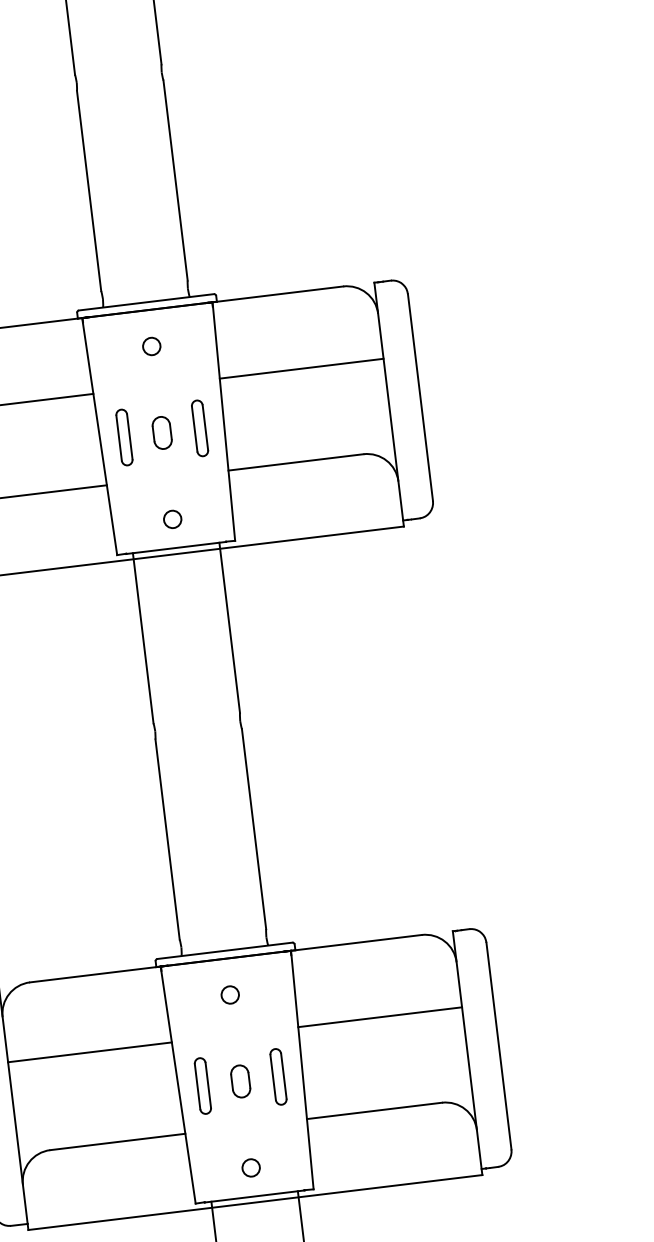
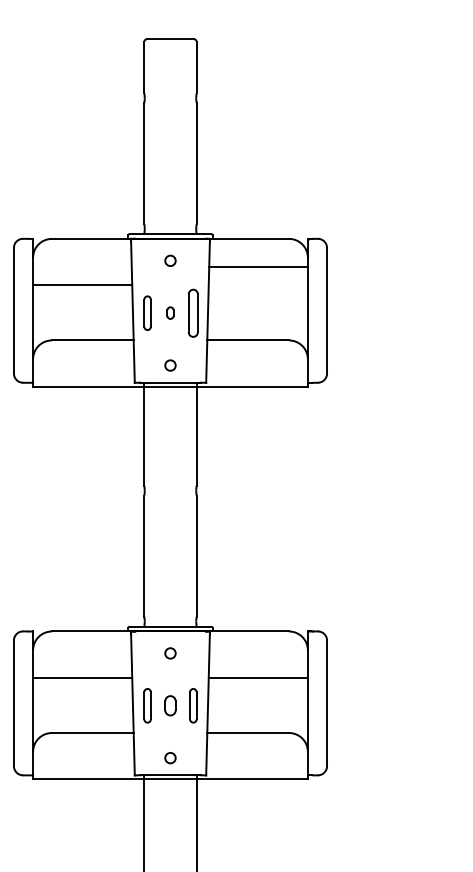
line: (300, 368) -> (257, 266), moved
part: (200, 427) -> (193, 312), size x1.4
part: (162, 431) -> (170, 312), size x0.6

